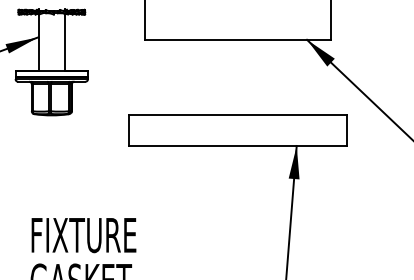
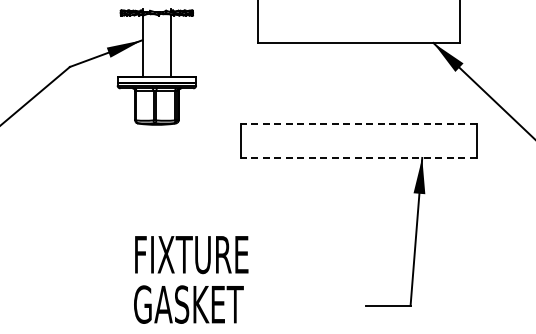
line: (237, 115) -> (358, 124), solid -> dashed
line: (237, 145) -> (358, 157), solid -> dashed

